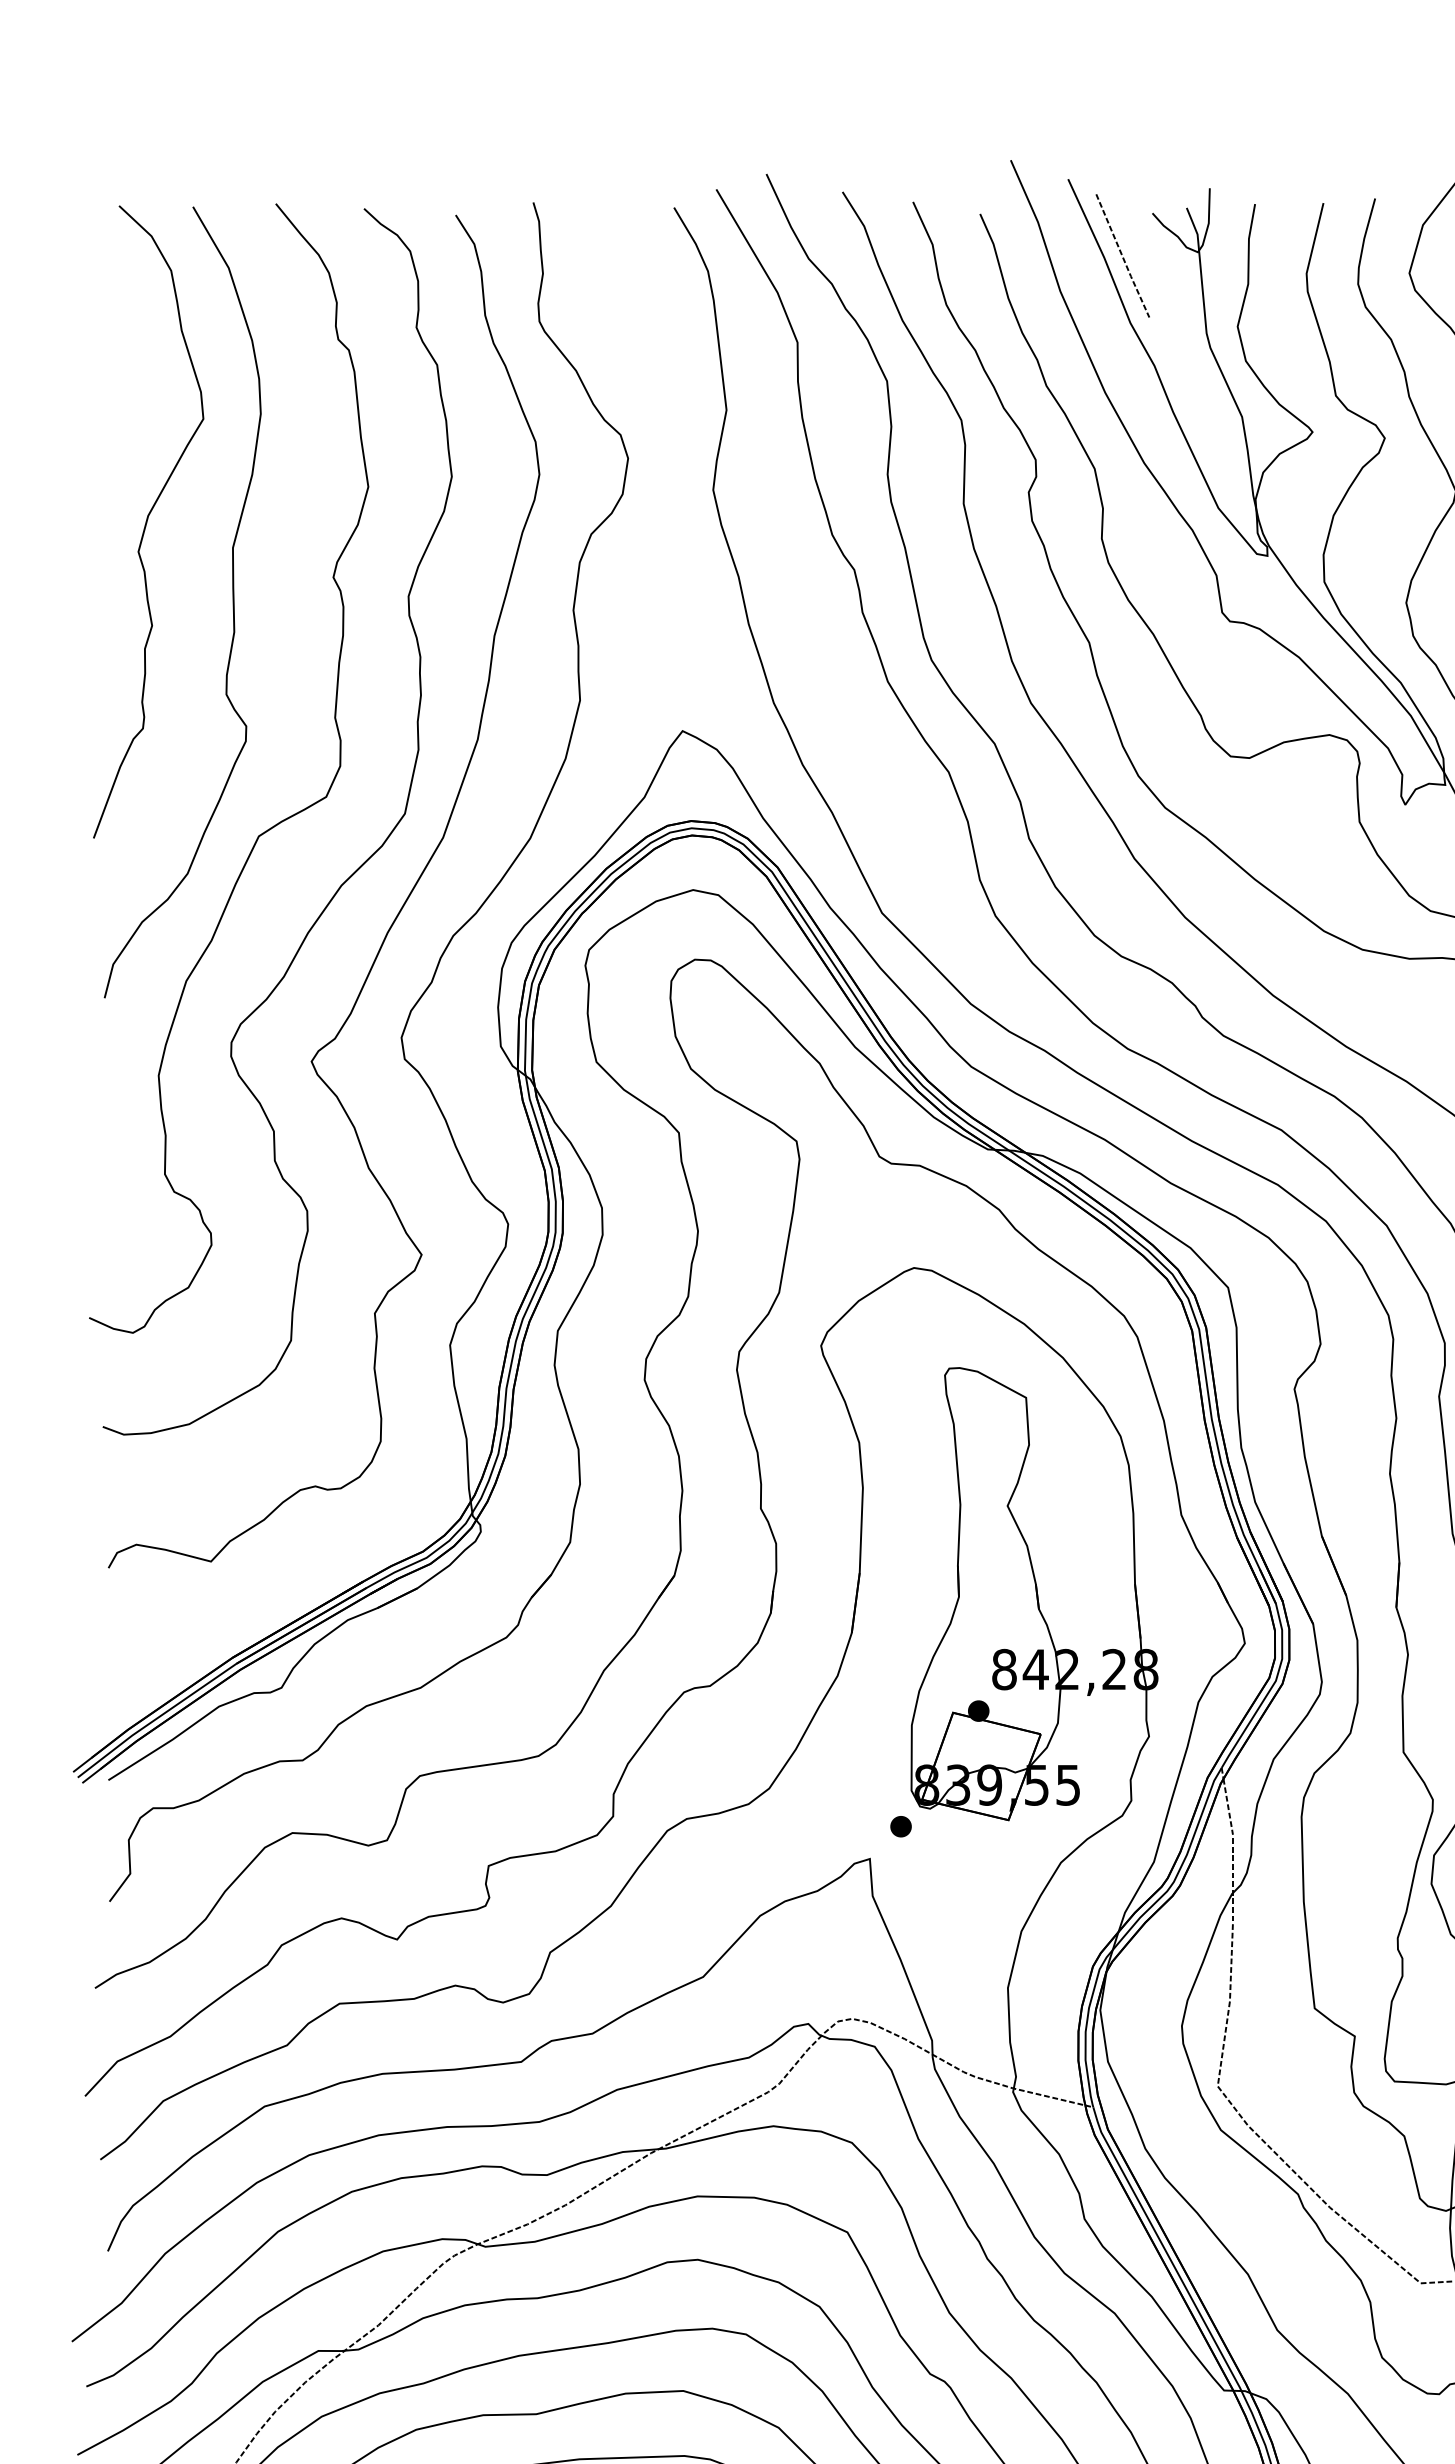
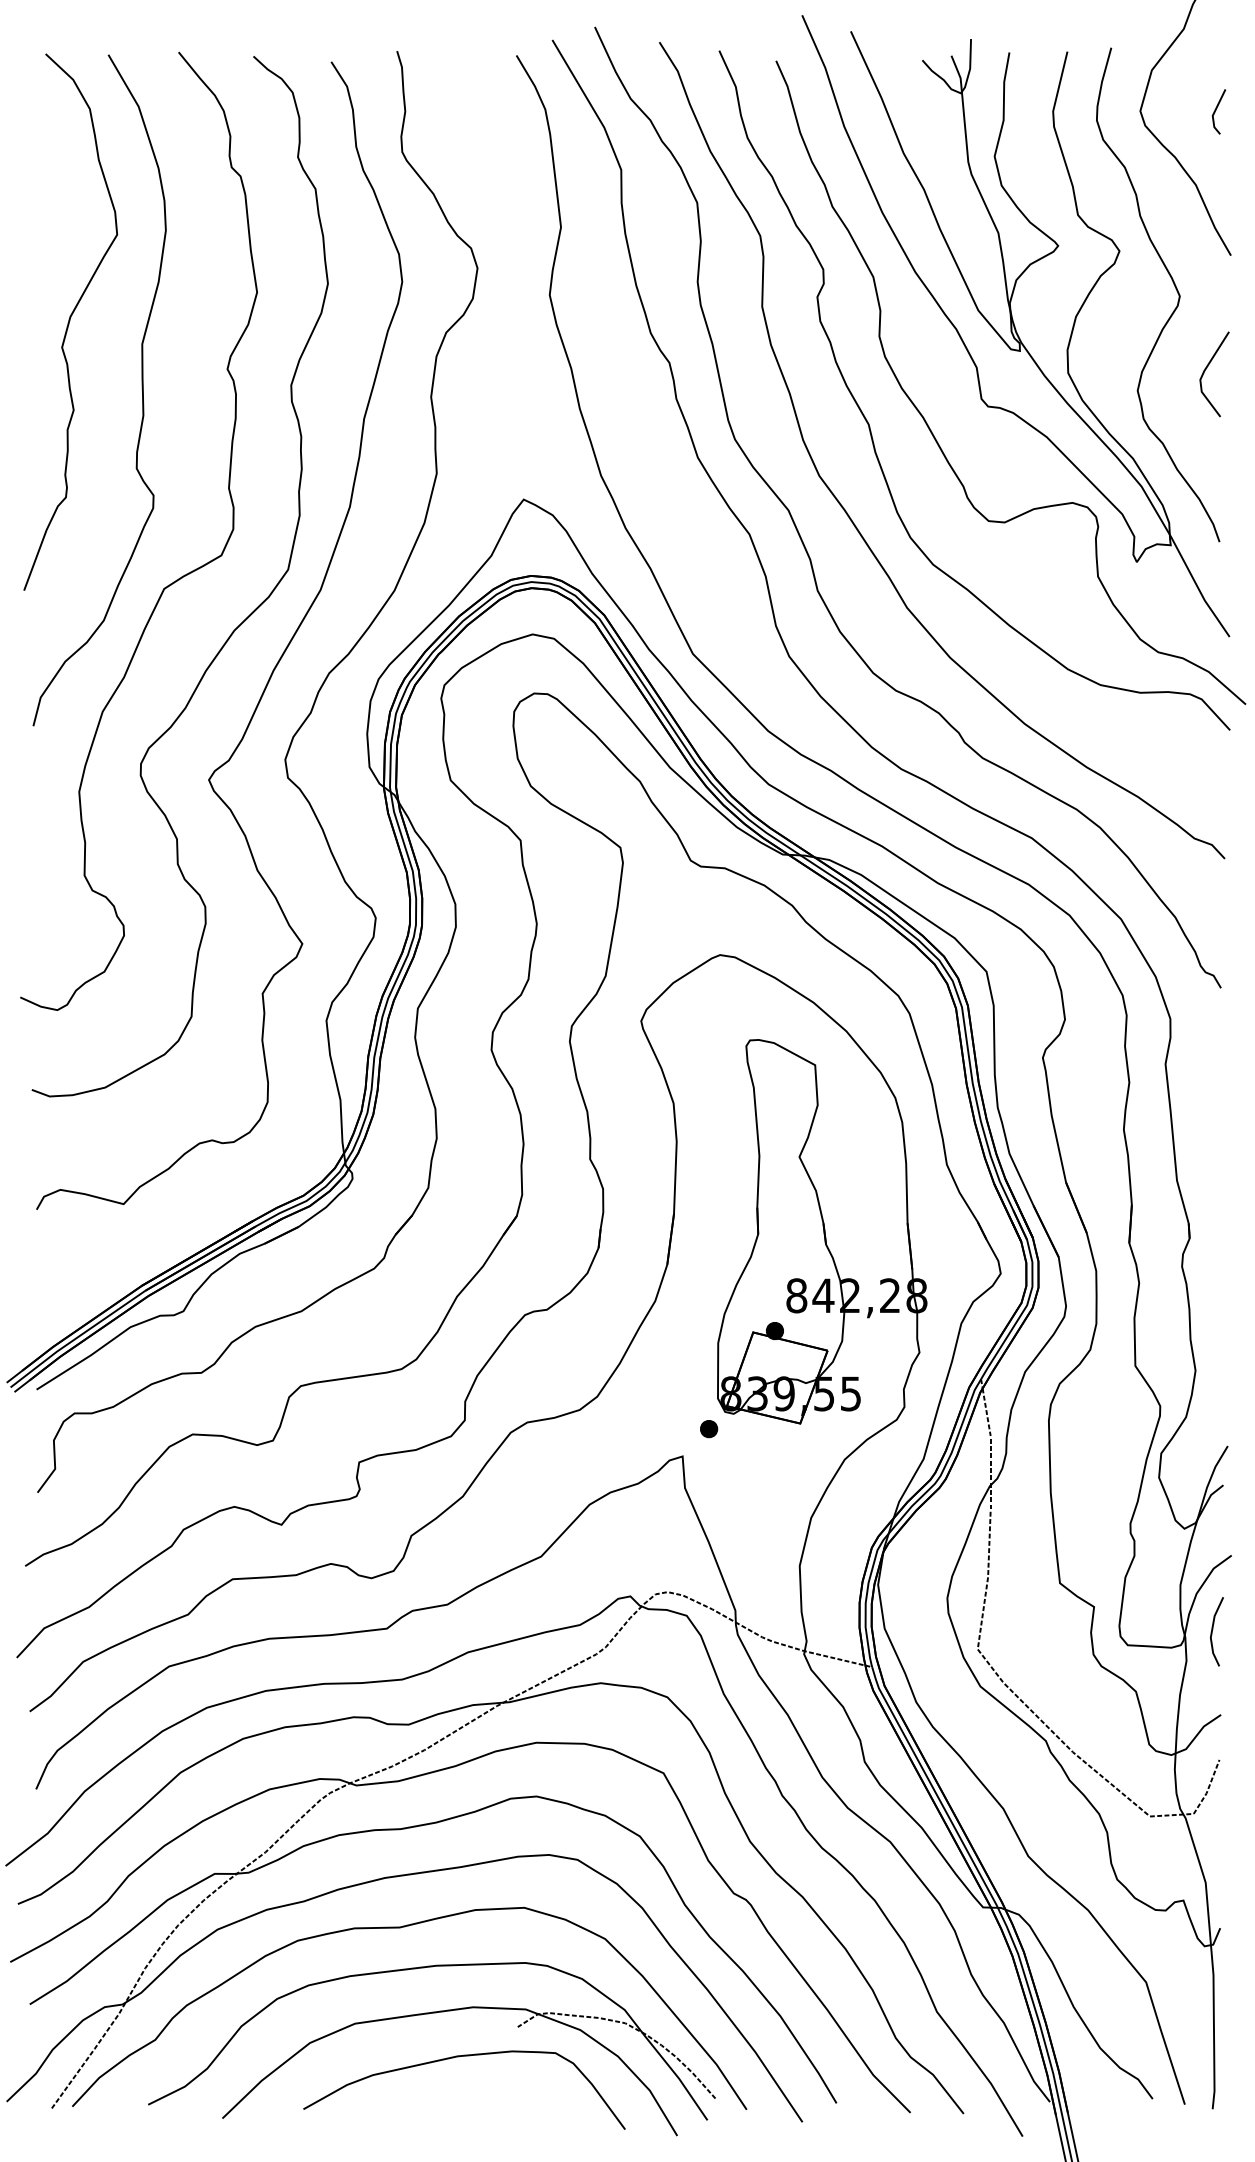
line: (1123, 257) -> (897, 97), removed

